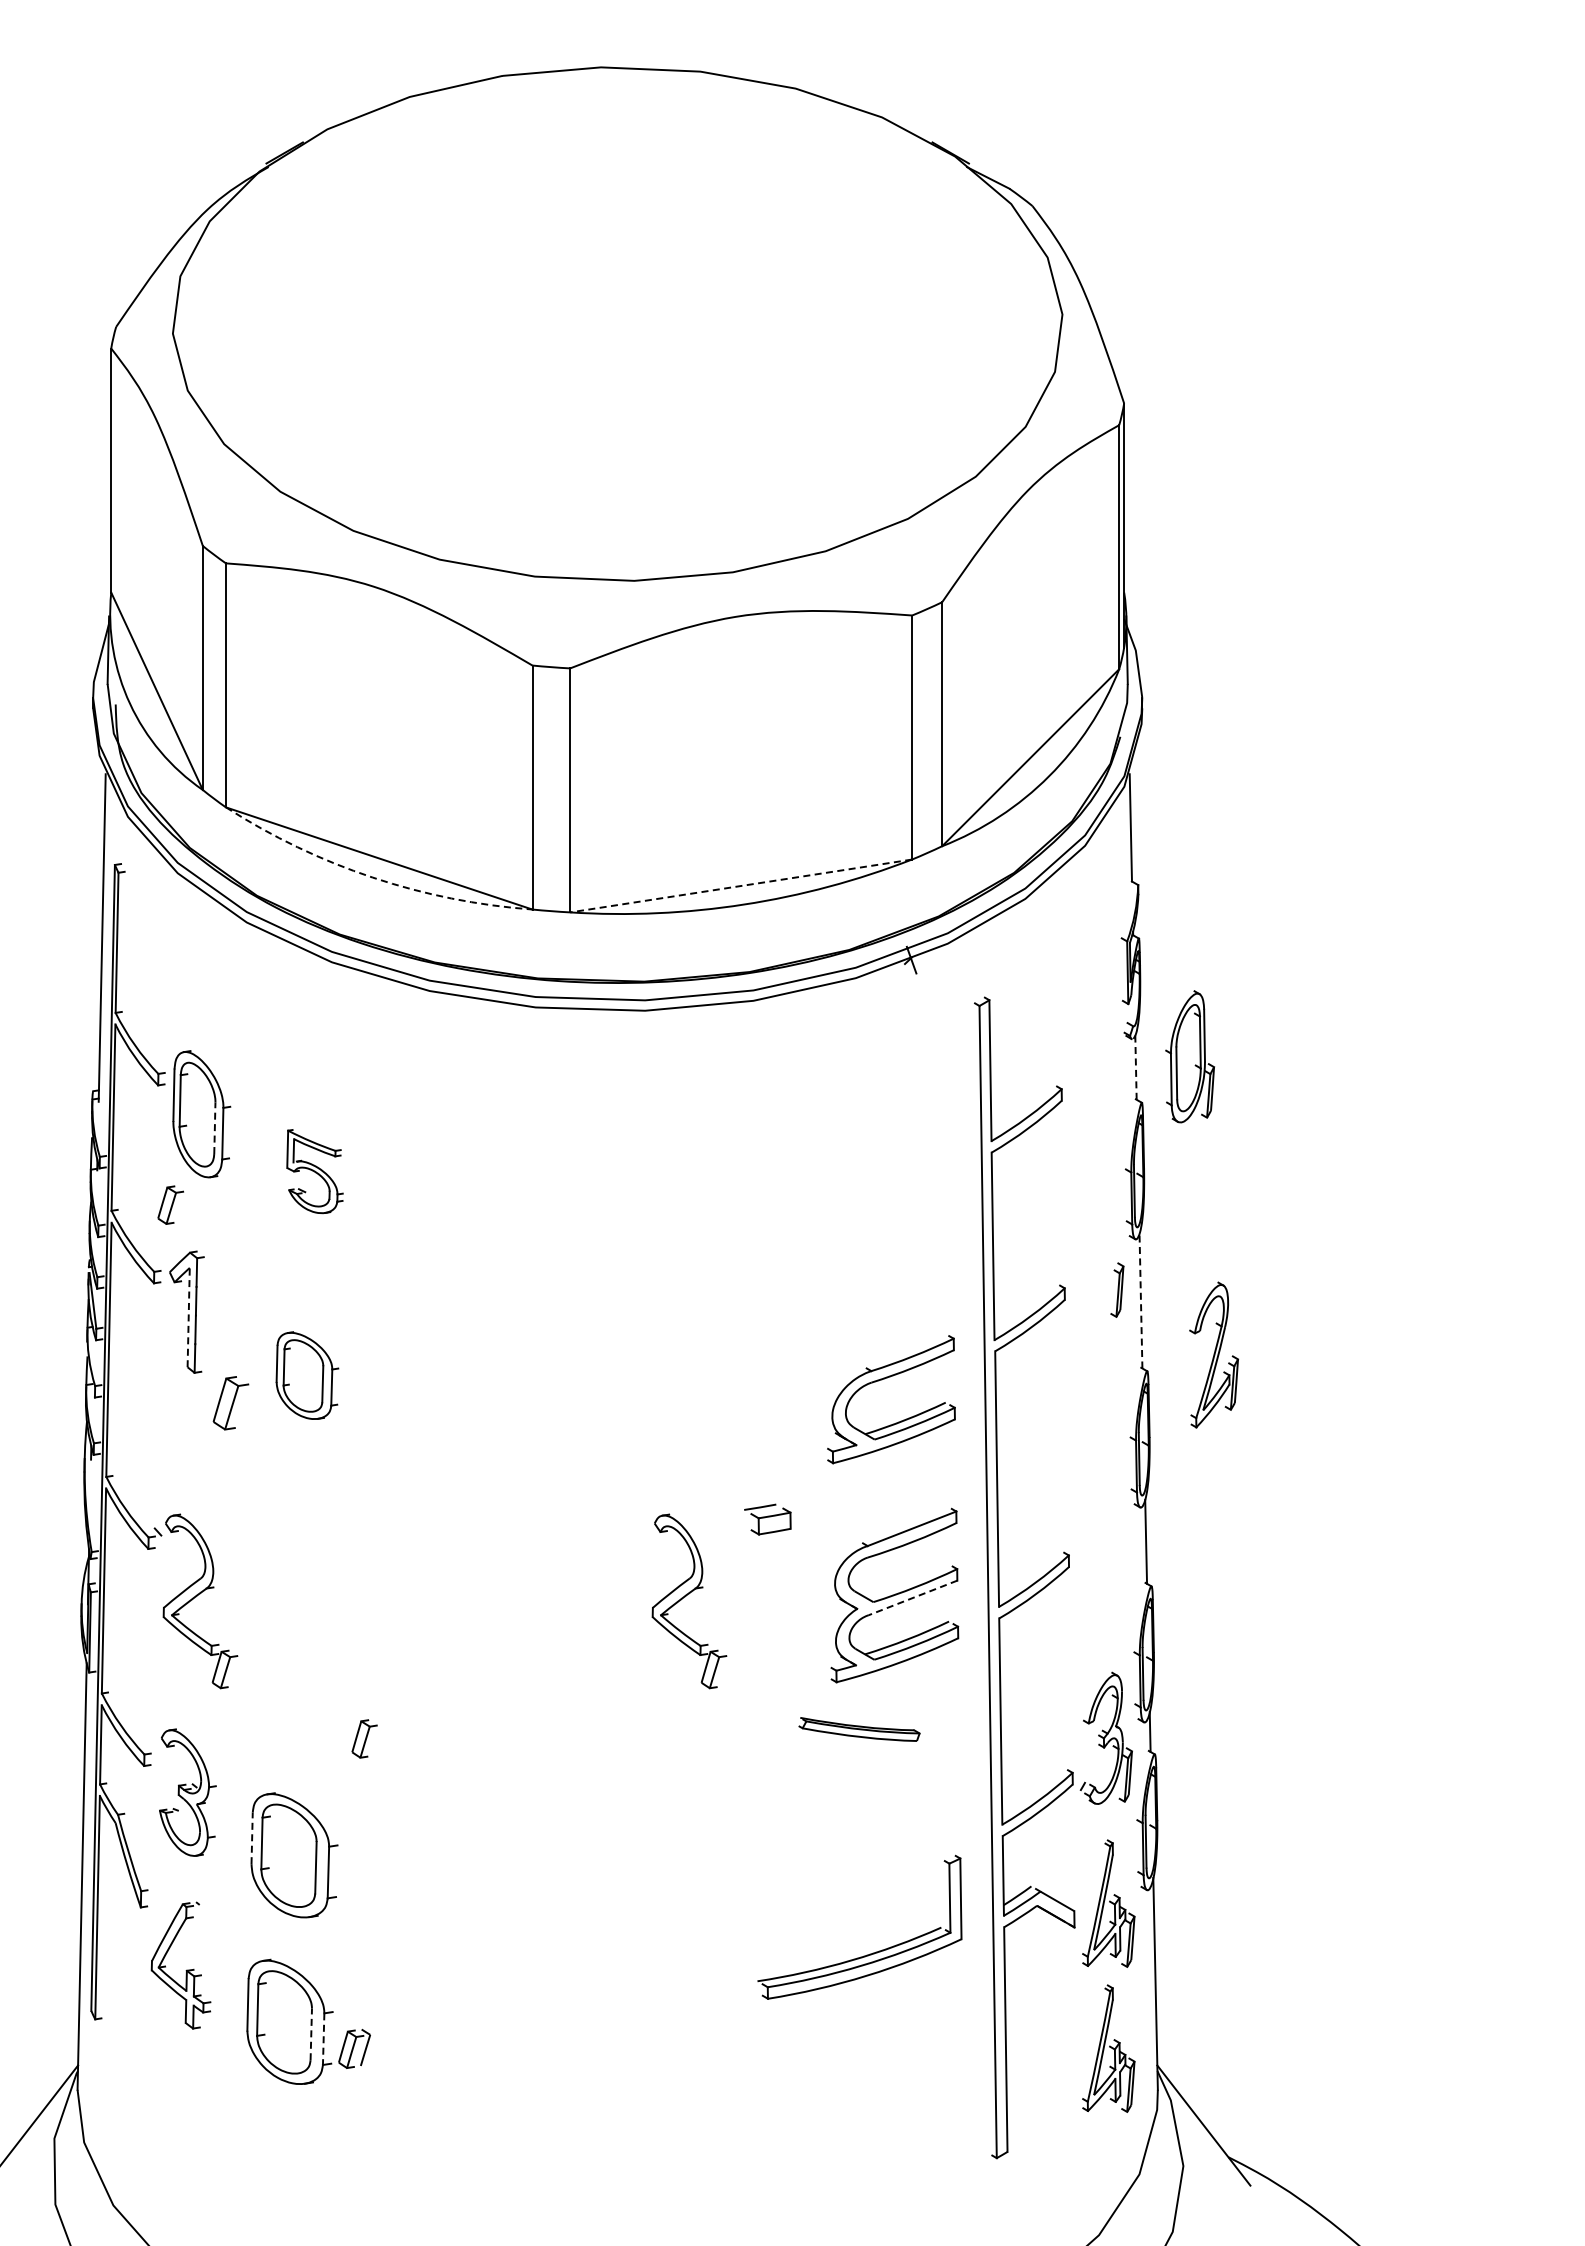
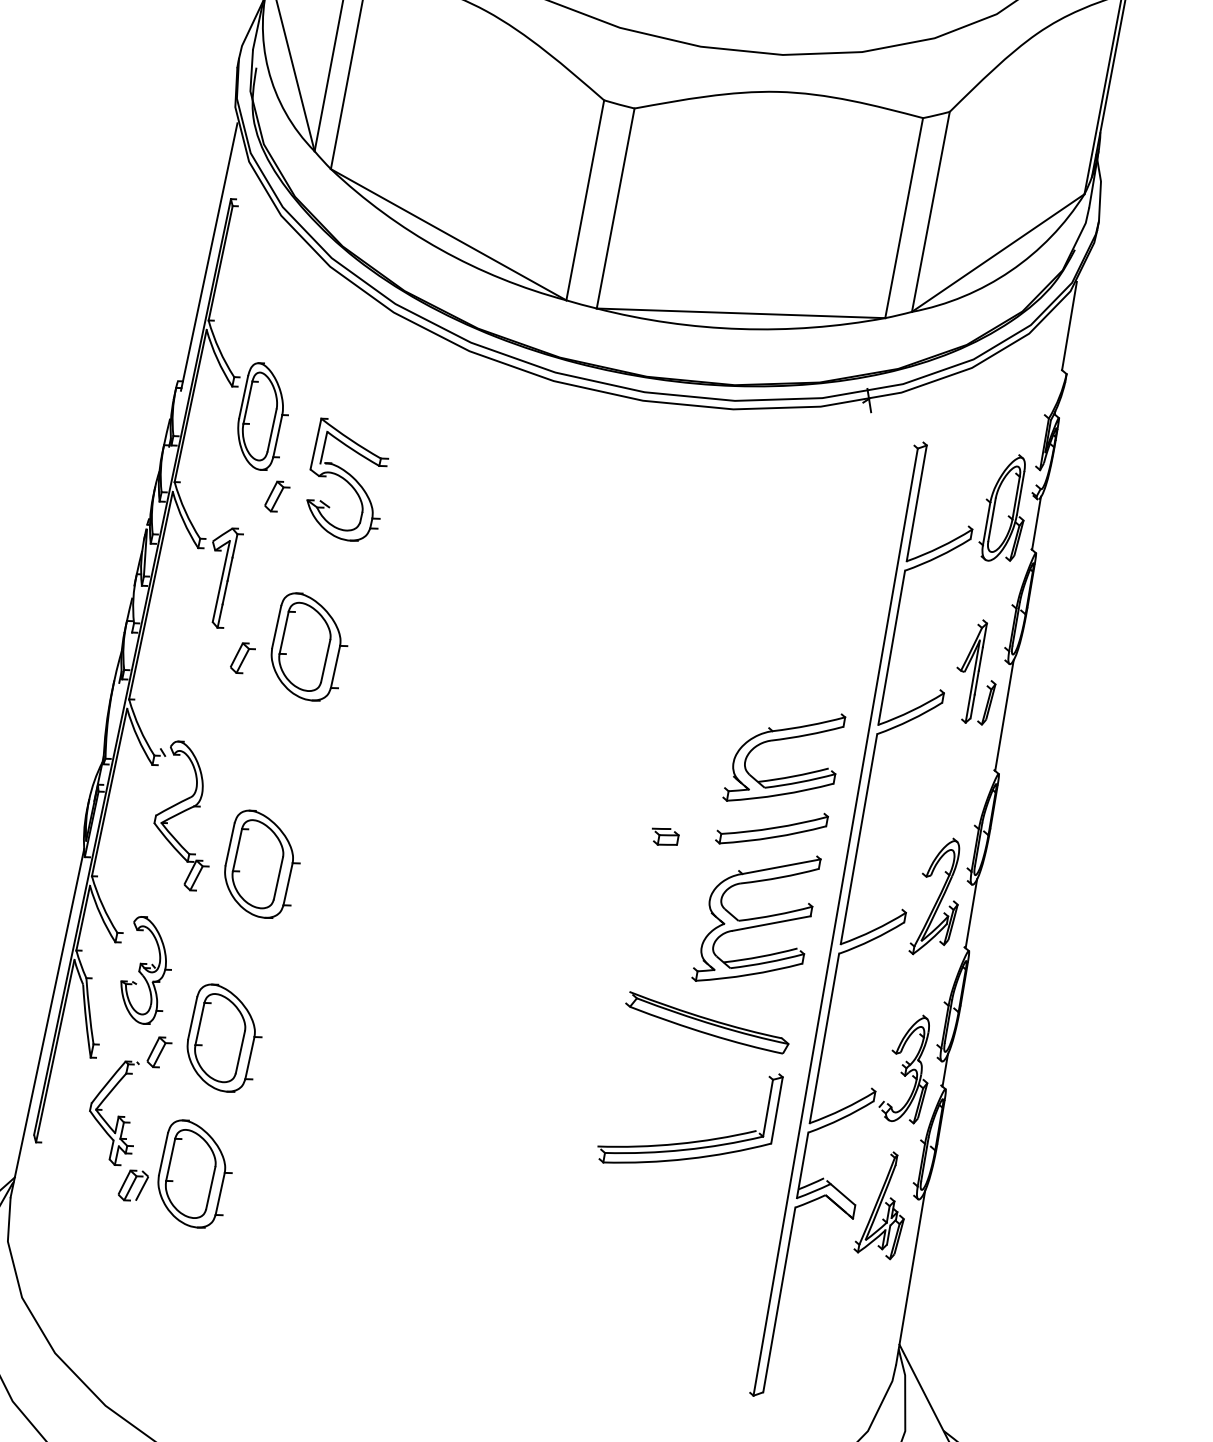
arc: (372, 877) -> (440, 249), dashed -> solid
line: (740, 886) -> (740, 313), dashed -> solid
part: (1189, 1056) -> (1005, 507), moved
line: (1135, 1066) -> (1036, 522), dashed -> solid
line: (214, 1128) -> (271, 430), dashed -> solid
part: (314, 1171) -> (347, 481), size x1.67
part: (170, 1204) -> (277, 496), moved
part: (1088, 1255) -> (968, 670), added
line: (1140, 1300) -> (1004, 714), dashed -> solid
line: (188, 1317) -> (221, 581), dashed -> solid
part: (1213, 1354) -> (938, 896), moved
part: (307, 1375) -> (309, 647), size x1.43
part: (231, 1402) -> (243, 657), size x0.71
part: (892, 1486) -> (772, 829), added
part: (767, 1519) -> (664, 836), size x0.71
line: (913, 1597) -> (772, 923), dashed -> solid
part: (689, 1601) -> (587, 891), removed
part: (300, 1642) -> (262, 865), added
part: (859, 1729) -> (707, 1023), size x1.67
part: (364, 1738) -> (159, 1052), moved
line: (252, 1838) -> (192, 1018), dashed -> solid
part: (866, 1954) -> (690, 1141), moved
line: (311, 2034) -> (210, 1188), dashed -> solid
line: (323, 2039) -> (220, 1194), dashed -> solid
part: (354, 2048) -> (133, 1185), moved
part: (1108, 2048) -> (862, 1323), removed

